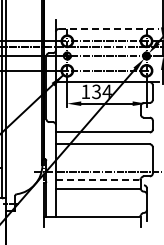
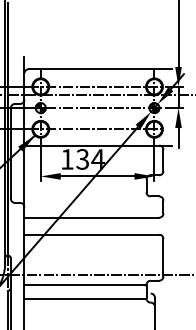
line: (108, 29) -> (99, 69), dashed -> solid
line: (97, 179) -> (84, 285), dashed -> solid

